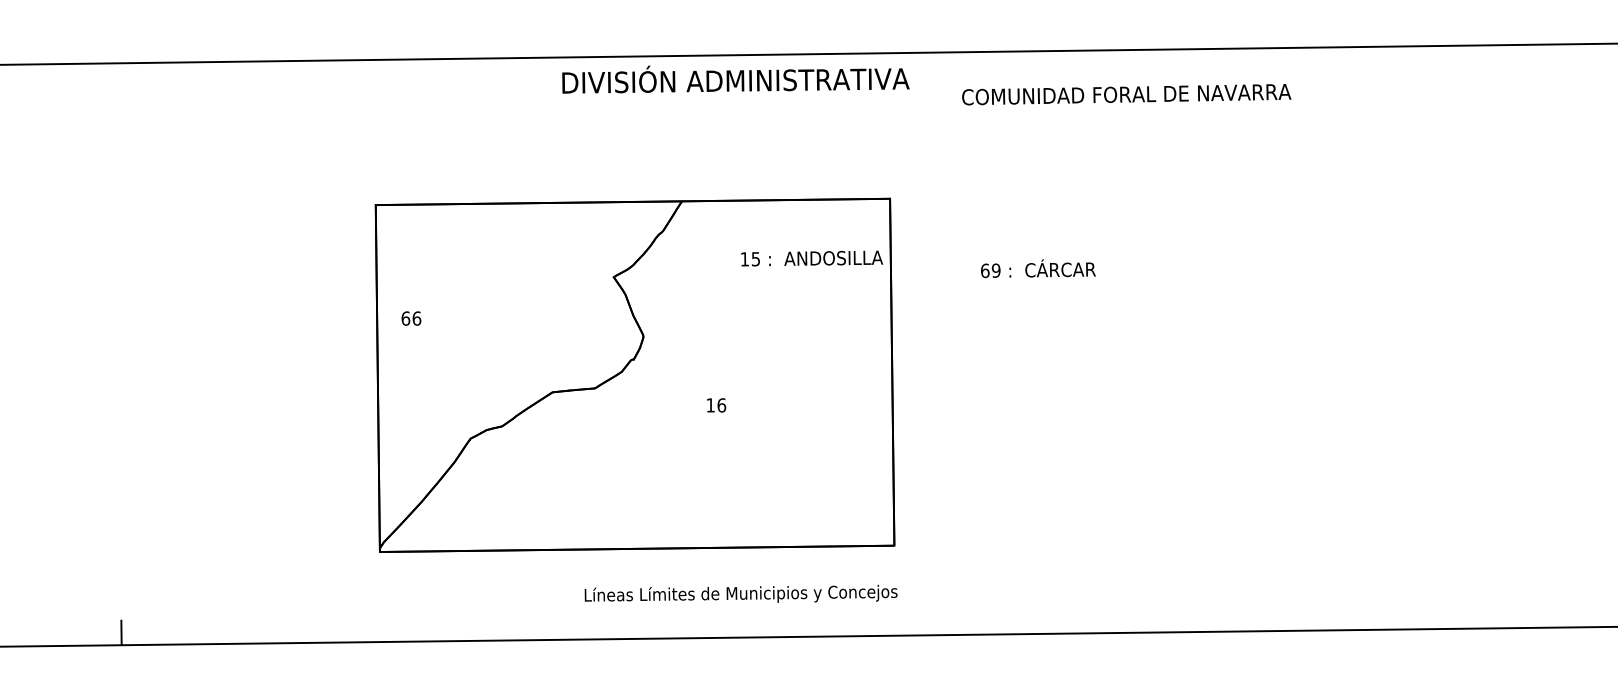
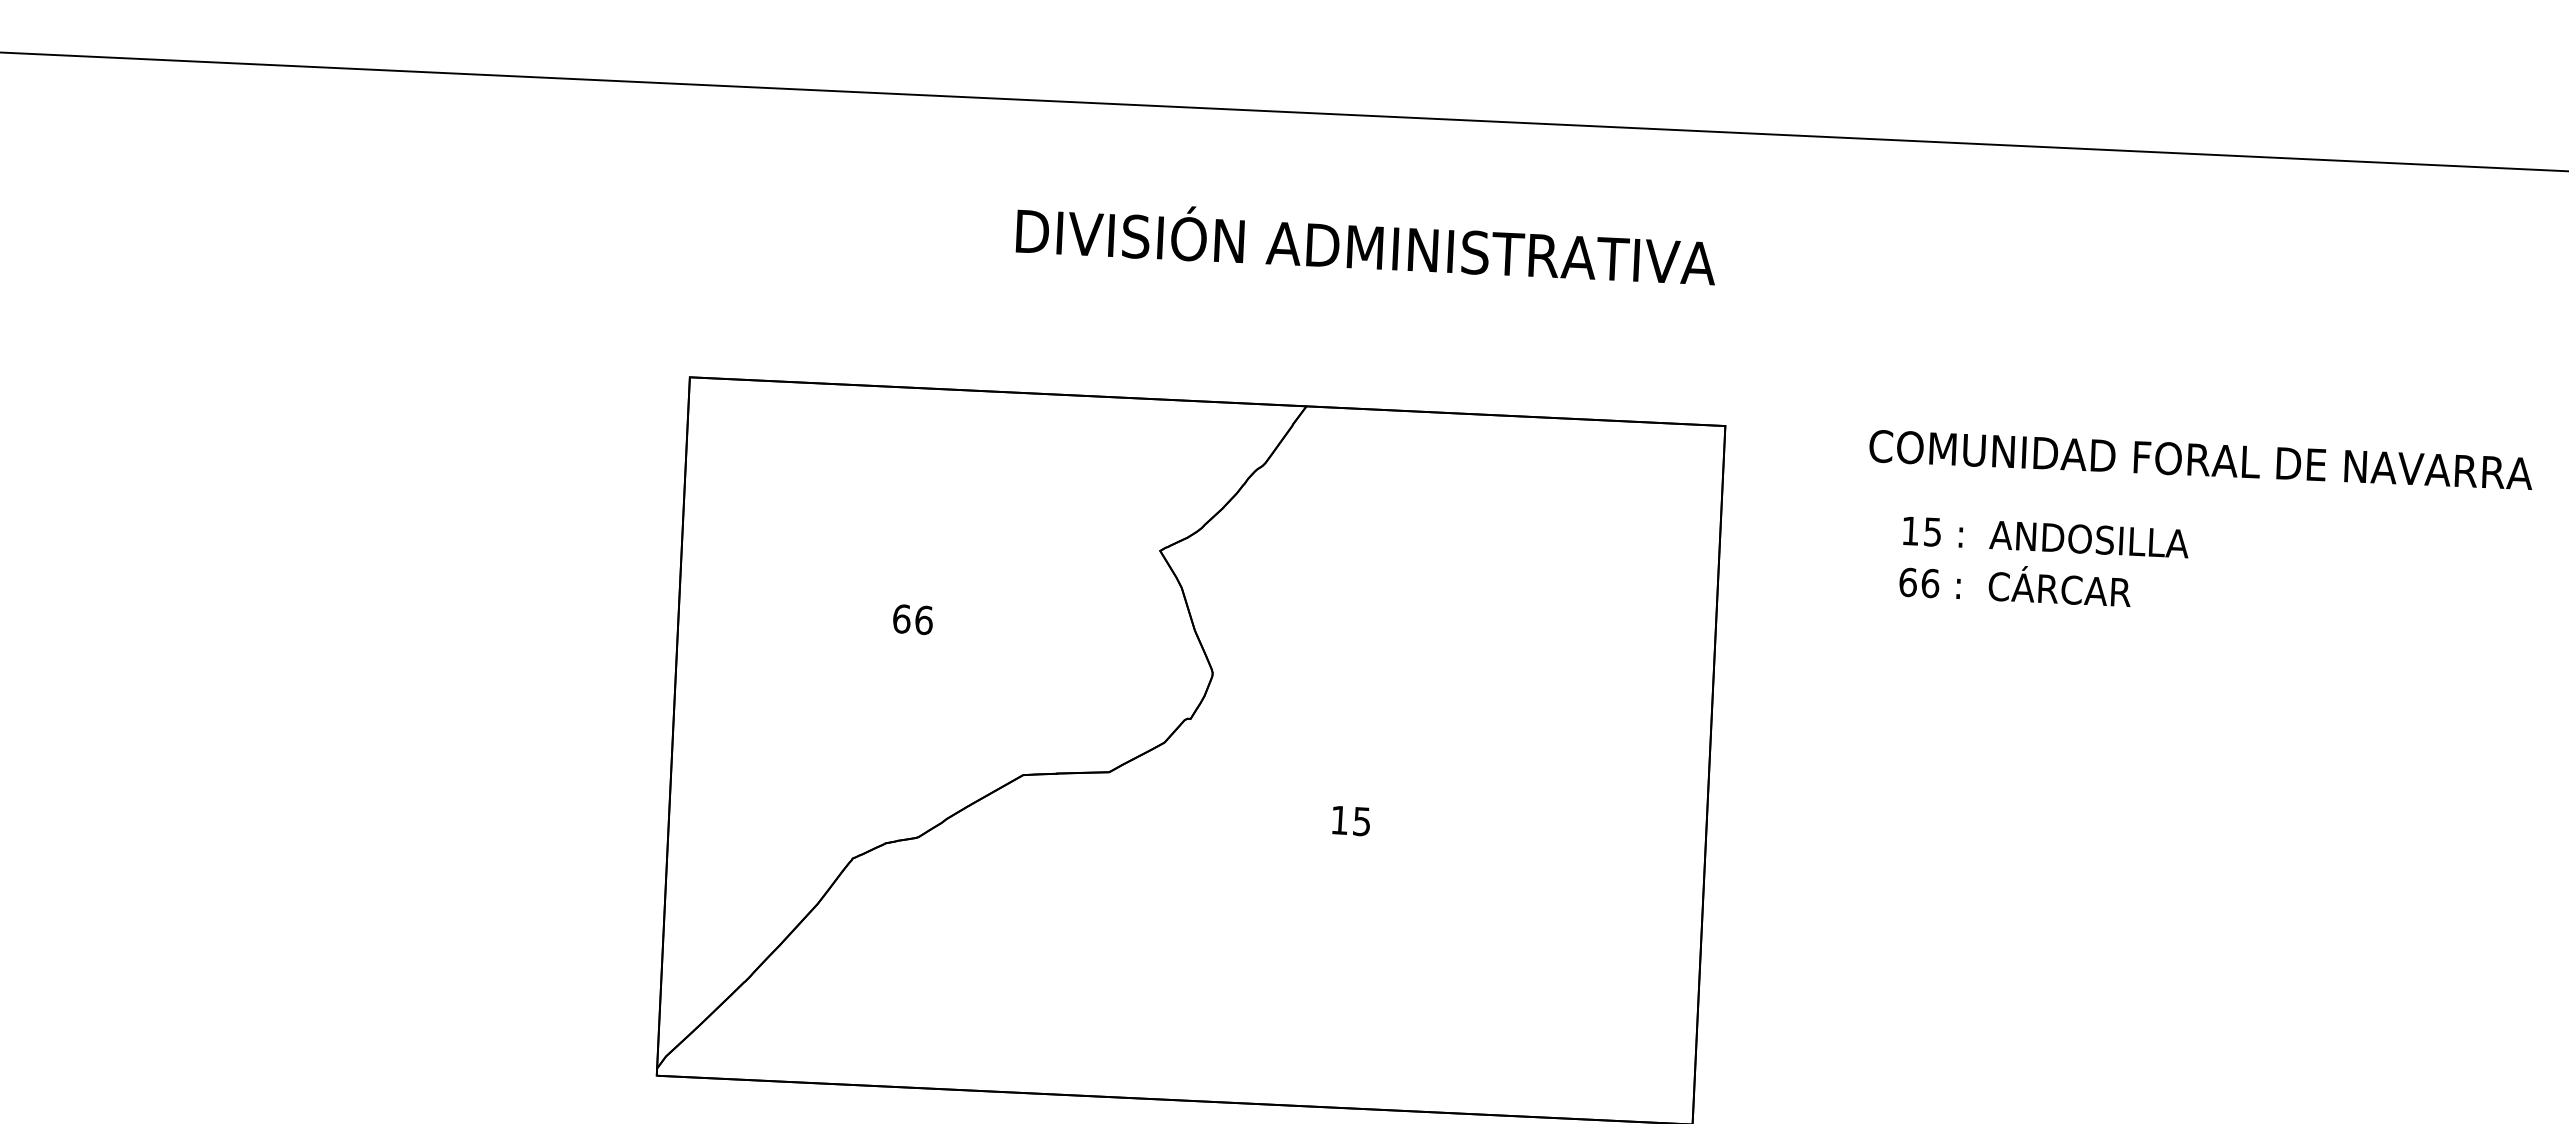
text: (735, 79) -> (1365, 244), moved
text: (1126, 94) -> (2200, 459), moved
text: (812, 258) -> (2046, 537), moved
text: (995, 270) -> (1928, 582), 69 -> 66
text: (411, 318) -> (913, 619), moved
text: (721, 405) -> (1361, 821), 16 -> 15

